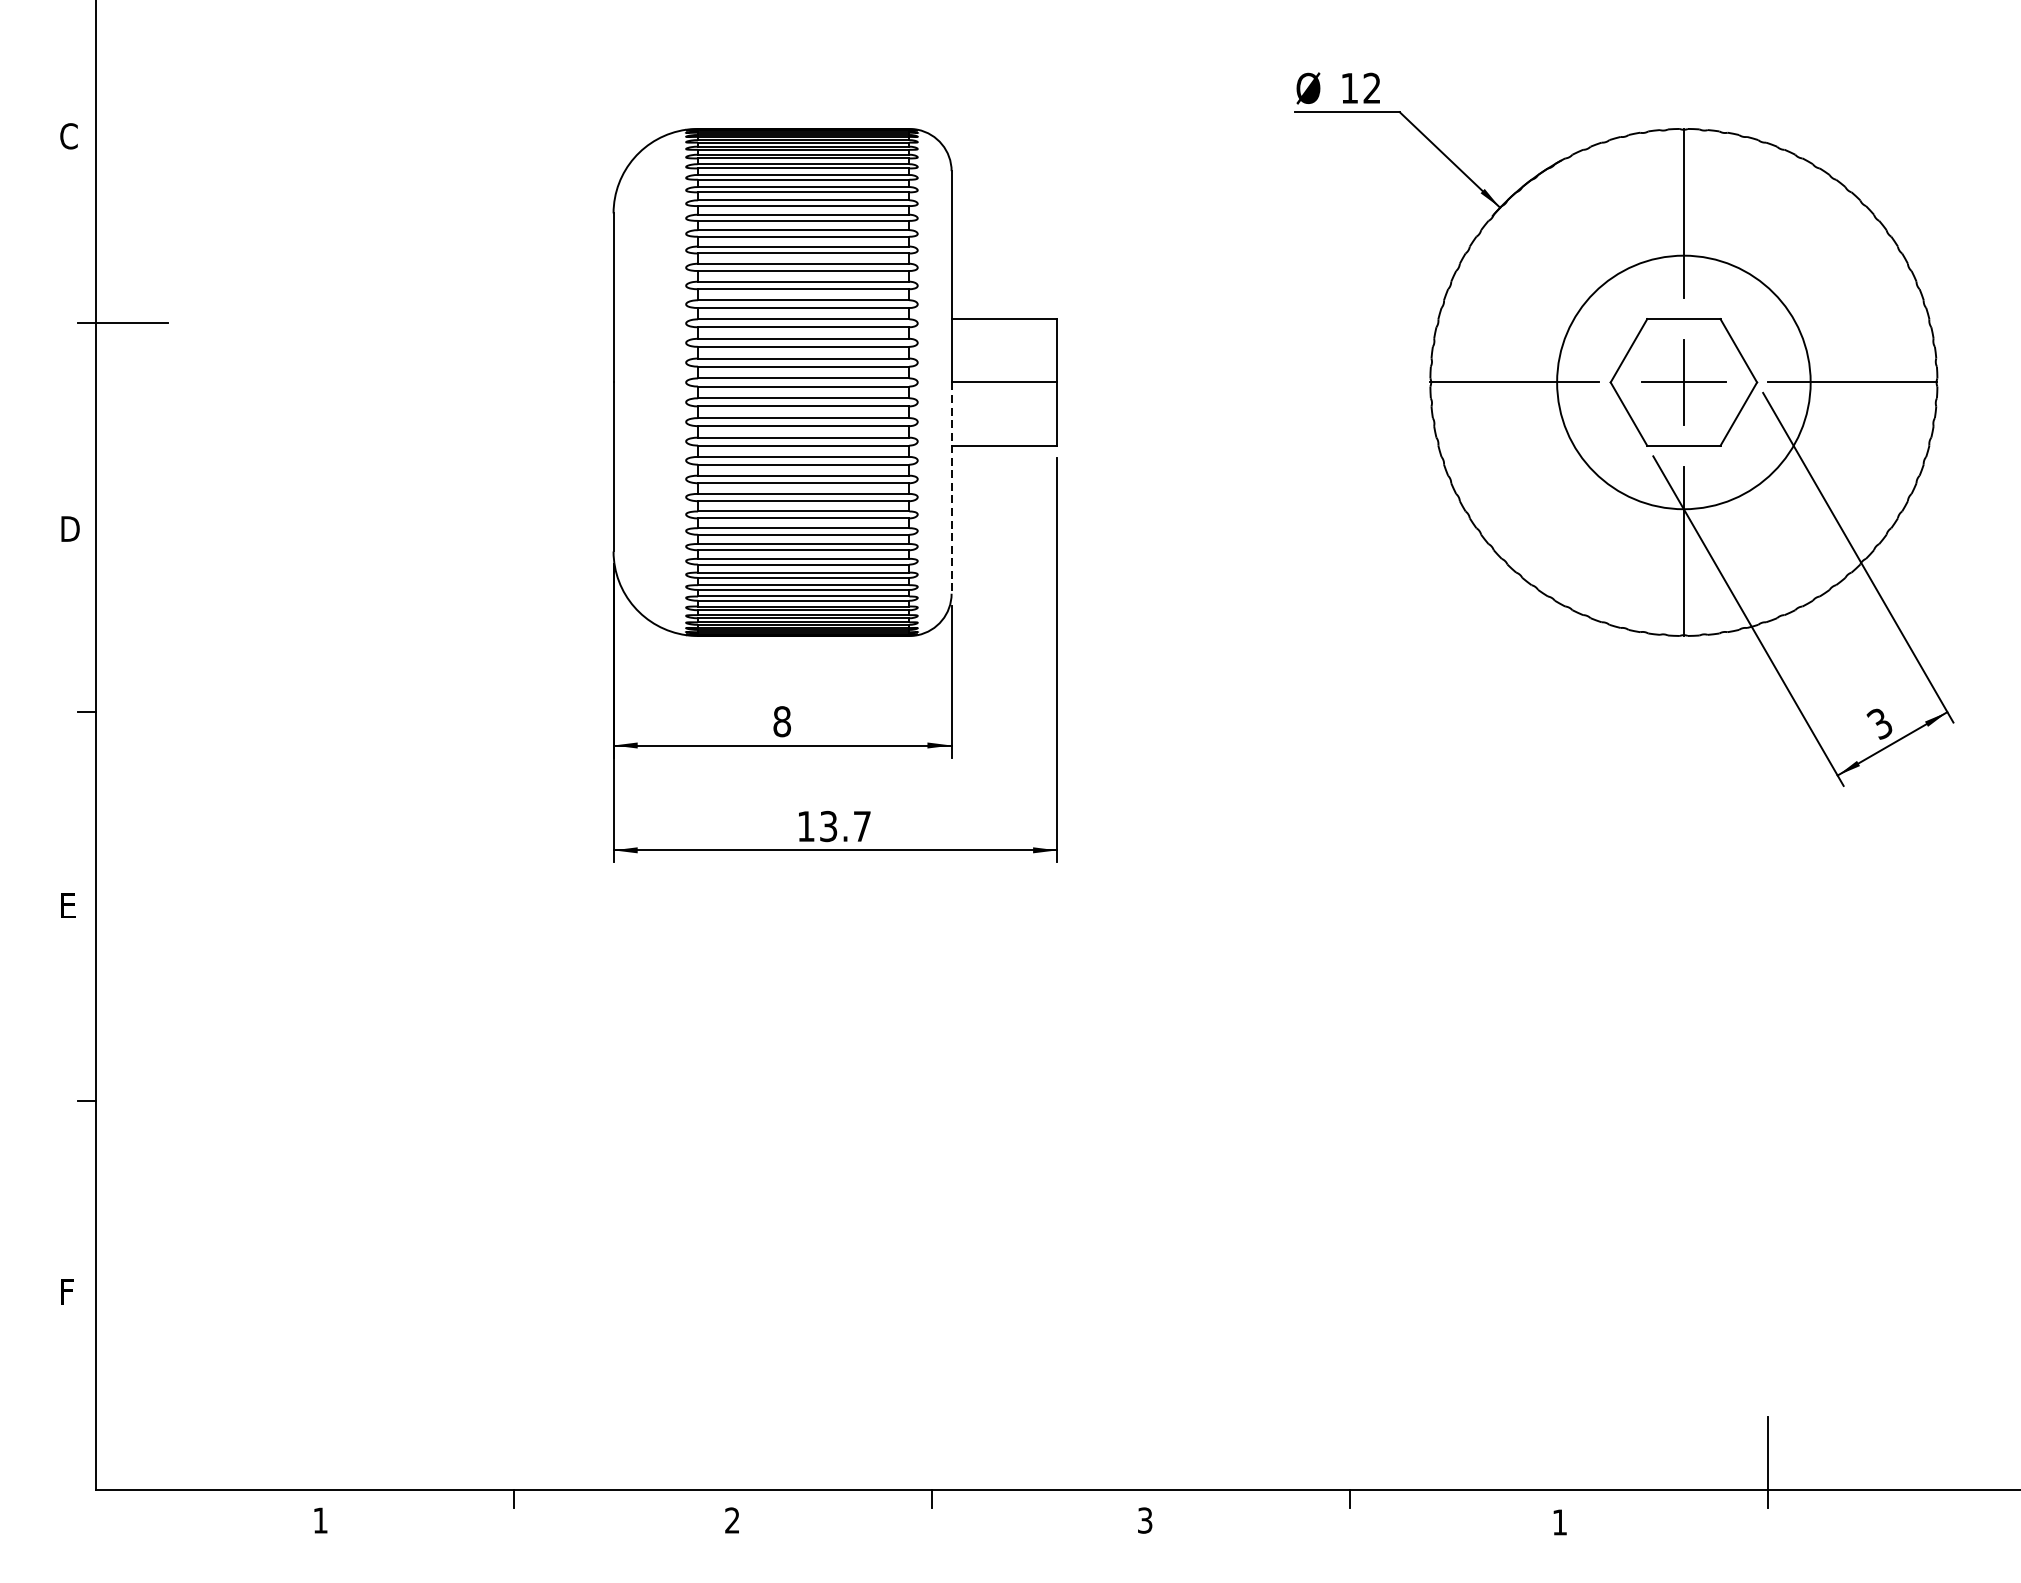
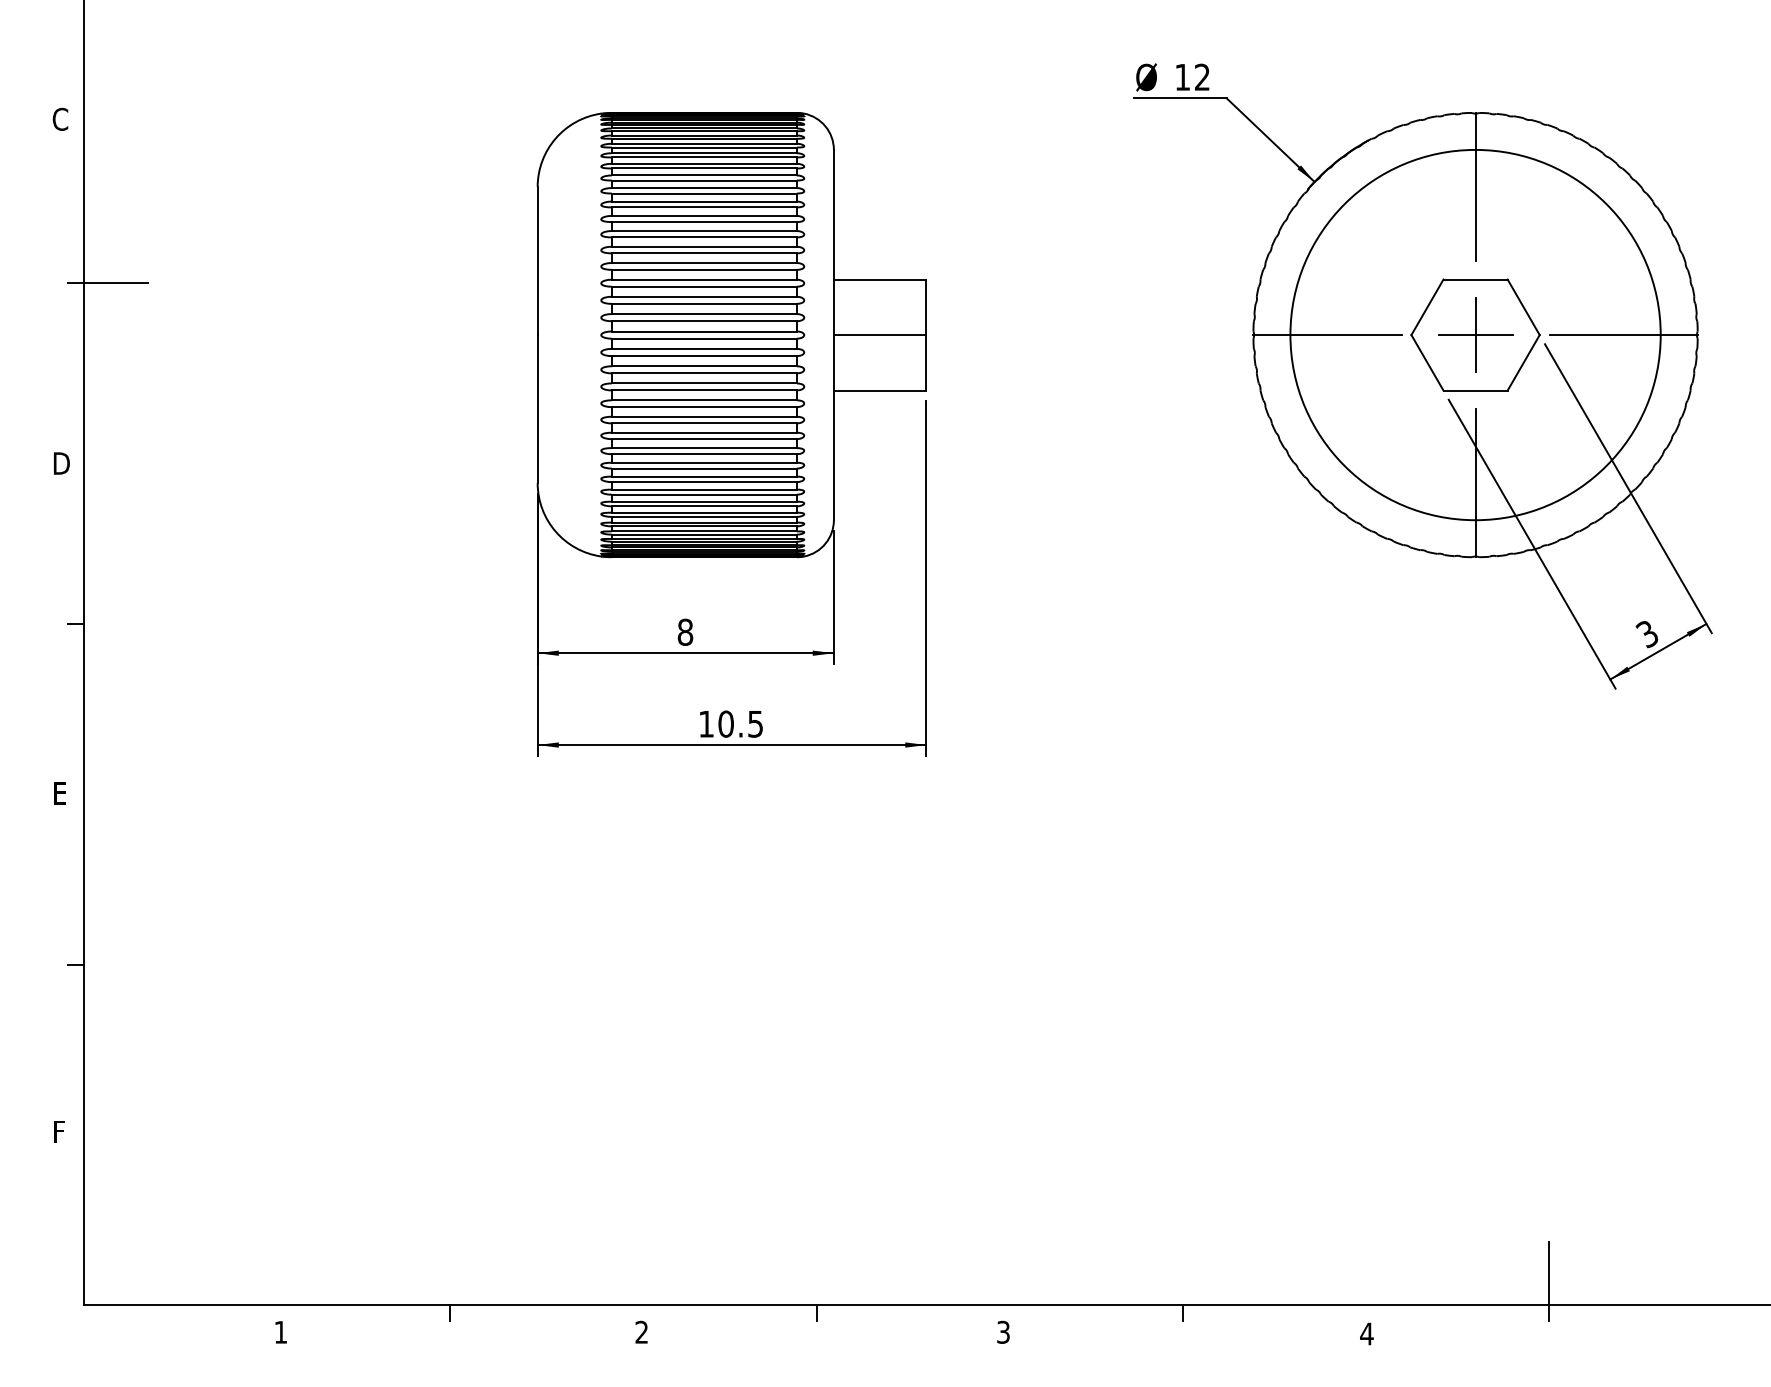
circle: (1683, 381) -> (1475, 334), size x1.67
line: (951, 487) -> (833, 427), dashed -> solid
text: (845, 825) -> (740, 723), 13.7 -> 10.5
text: (1559, 1521) -> (1366, 1333), 1 -> 4

